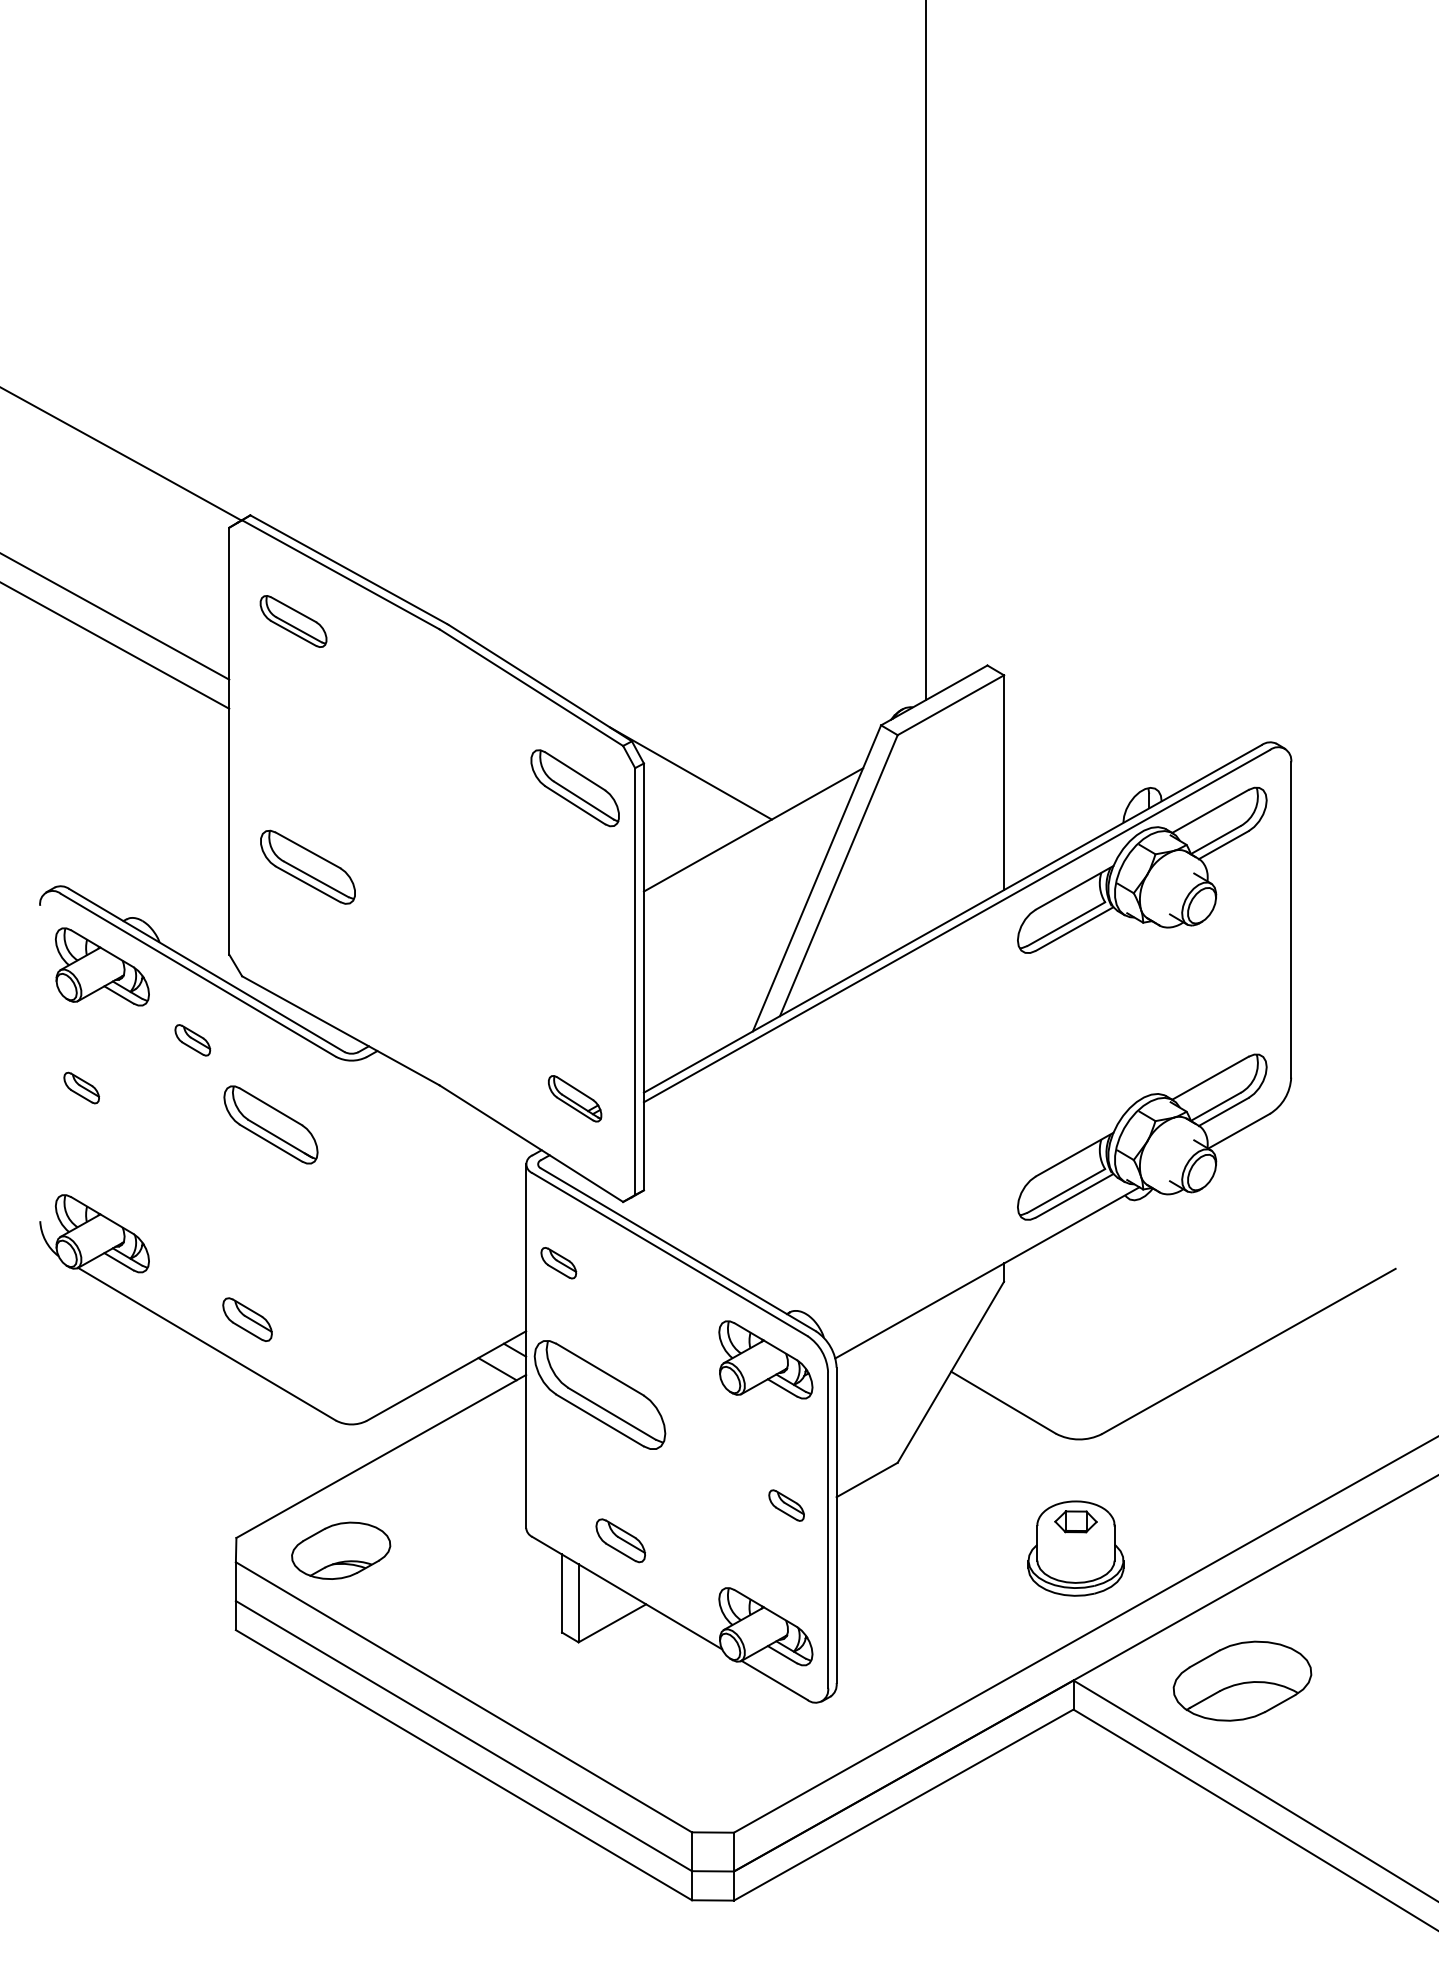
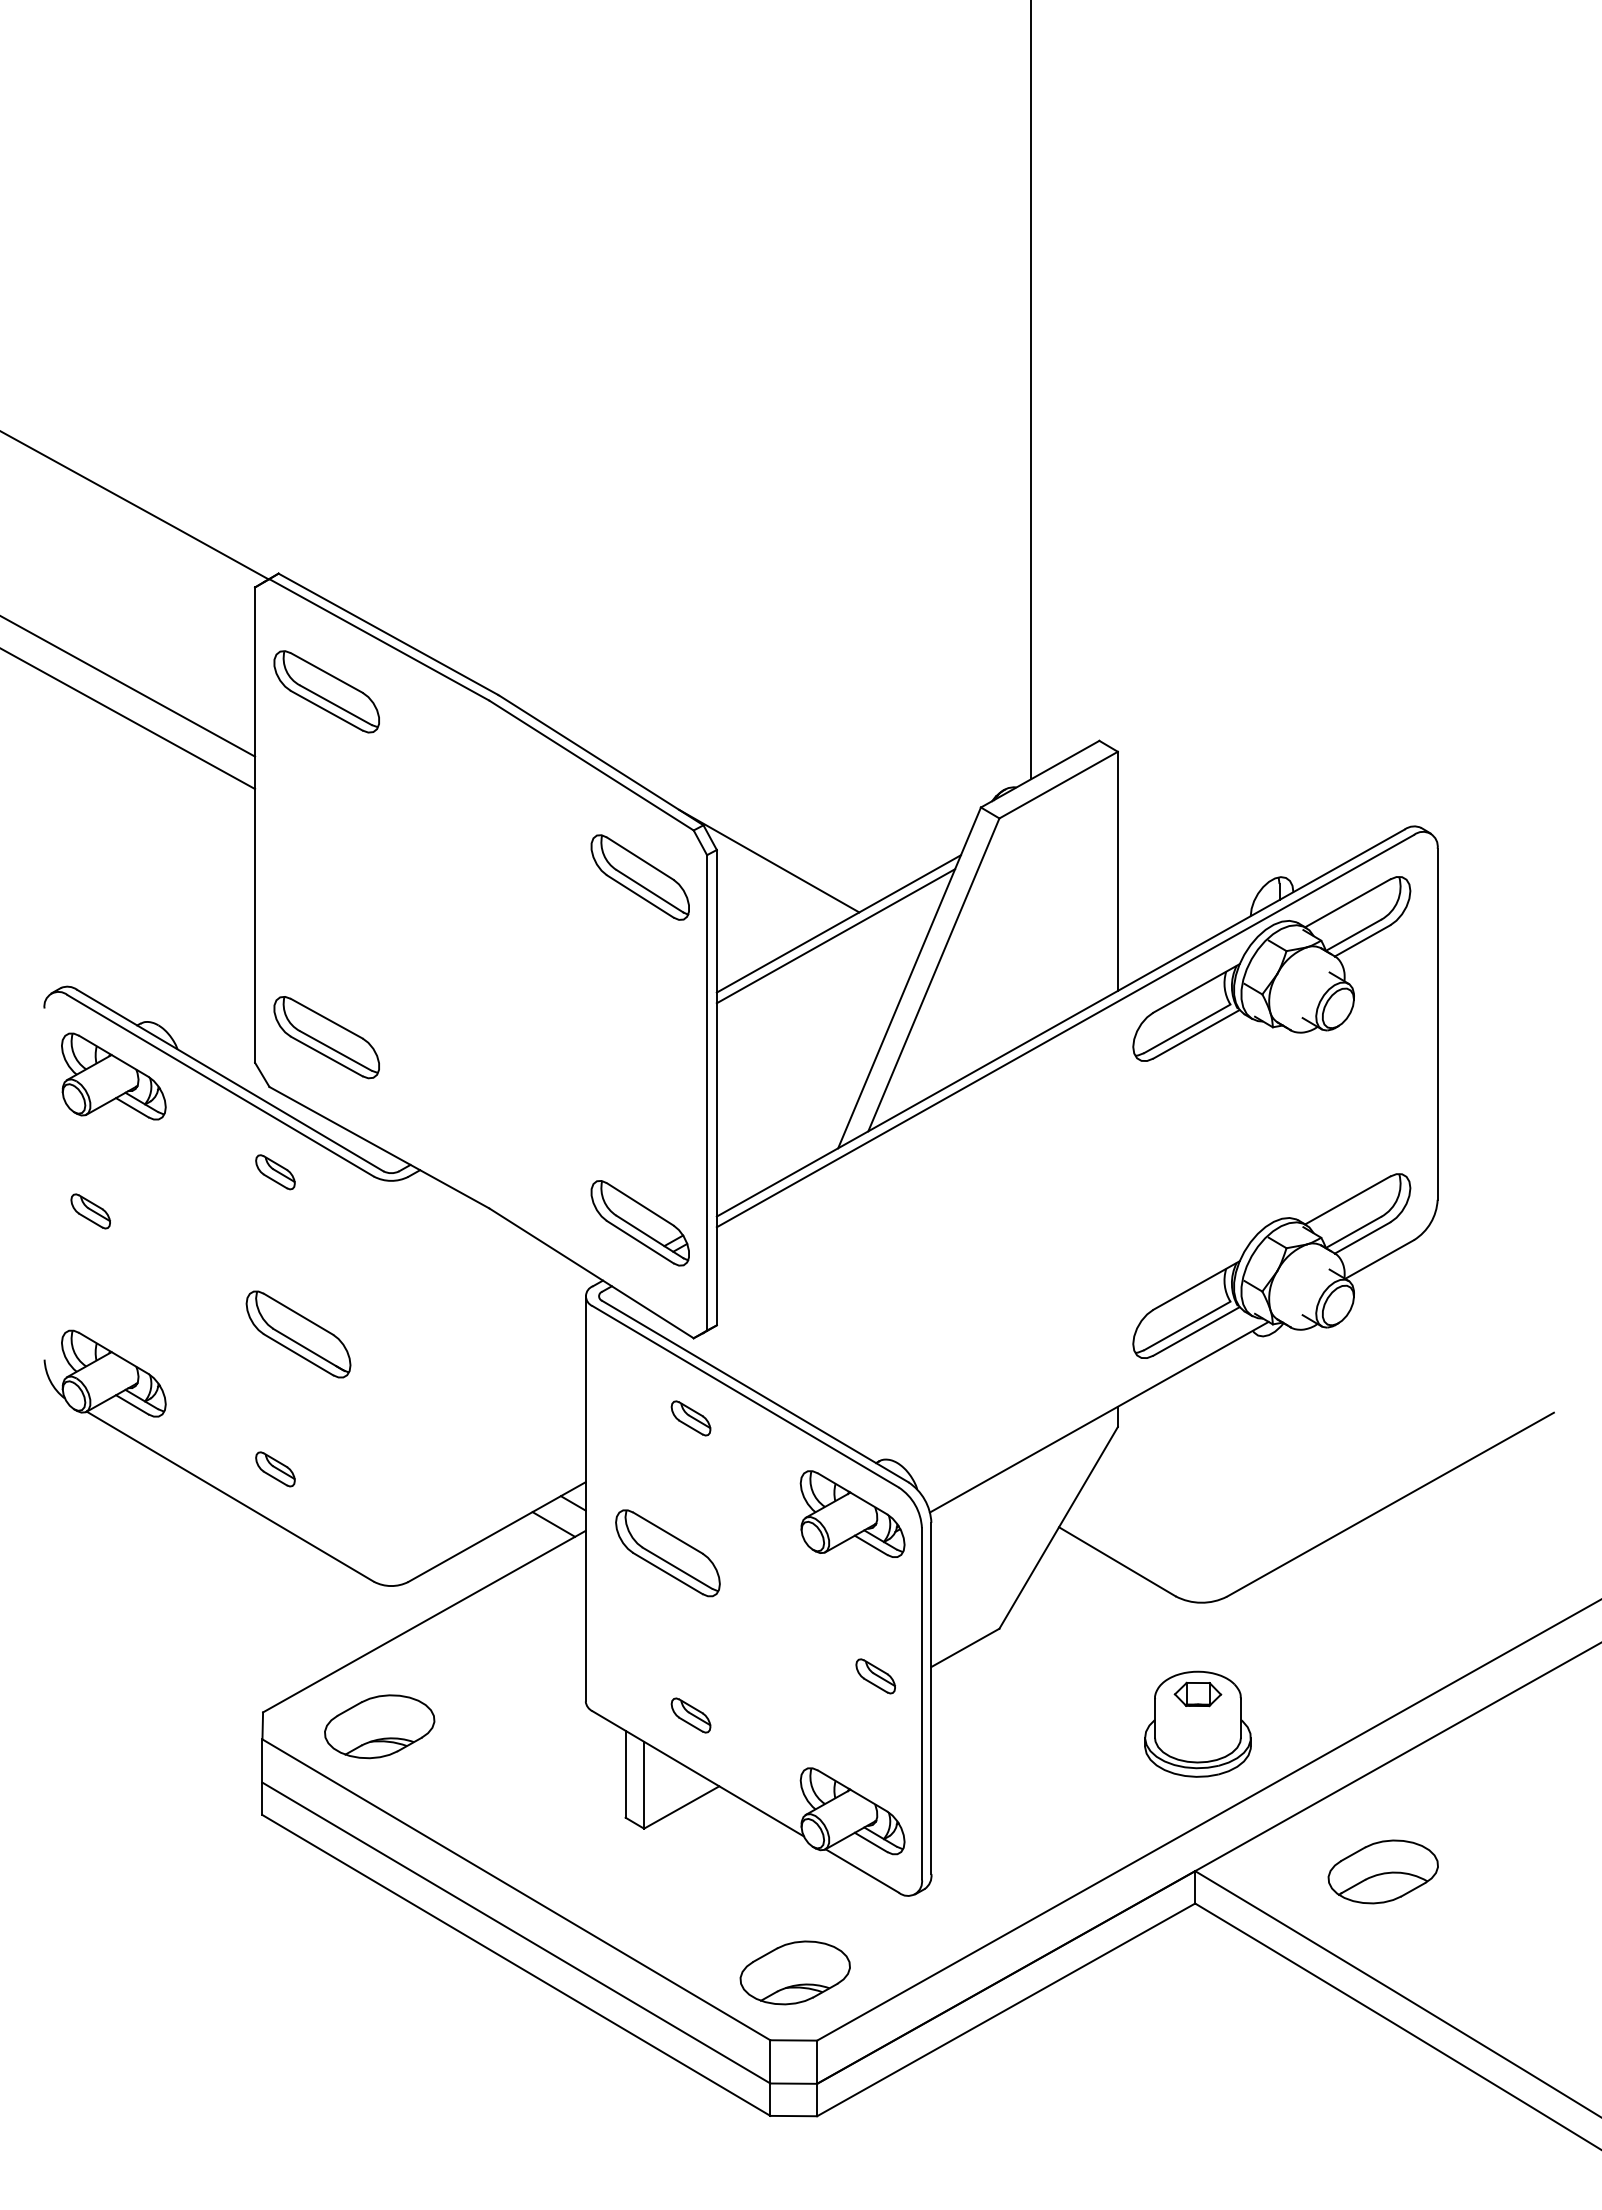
part: (293, 621) -> (326, 691), size x1.43
line: (750, 841) -> (835, 936), added
part: (307, 867) -> (326, 1037), moved
part: (192, 1040) -> (275, 1172), moved
part: (574, 1098) -> (639, 1223), size x1.67
part: (270, 1124) -> (298, 1334), moved
part: (558, 1263) -> (690, 1418), moved
part: (247, 1319) -> (275, 1469), size x0.71
part: (599, 1395) -> (667, 1553), size x0.71
part: (620, 1540) -> (690, 1715), size x0.71
part: (1241, 1680) -> (1382, 1871), size x0.71
part: (713, 1771) -> (794, 1972), added

